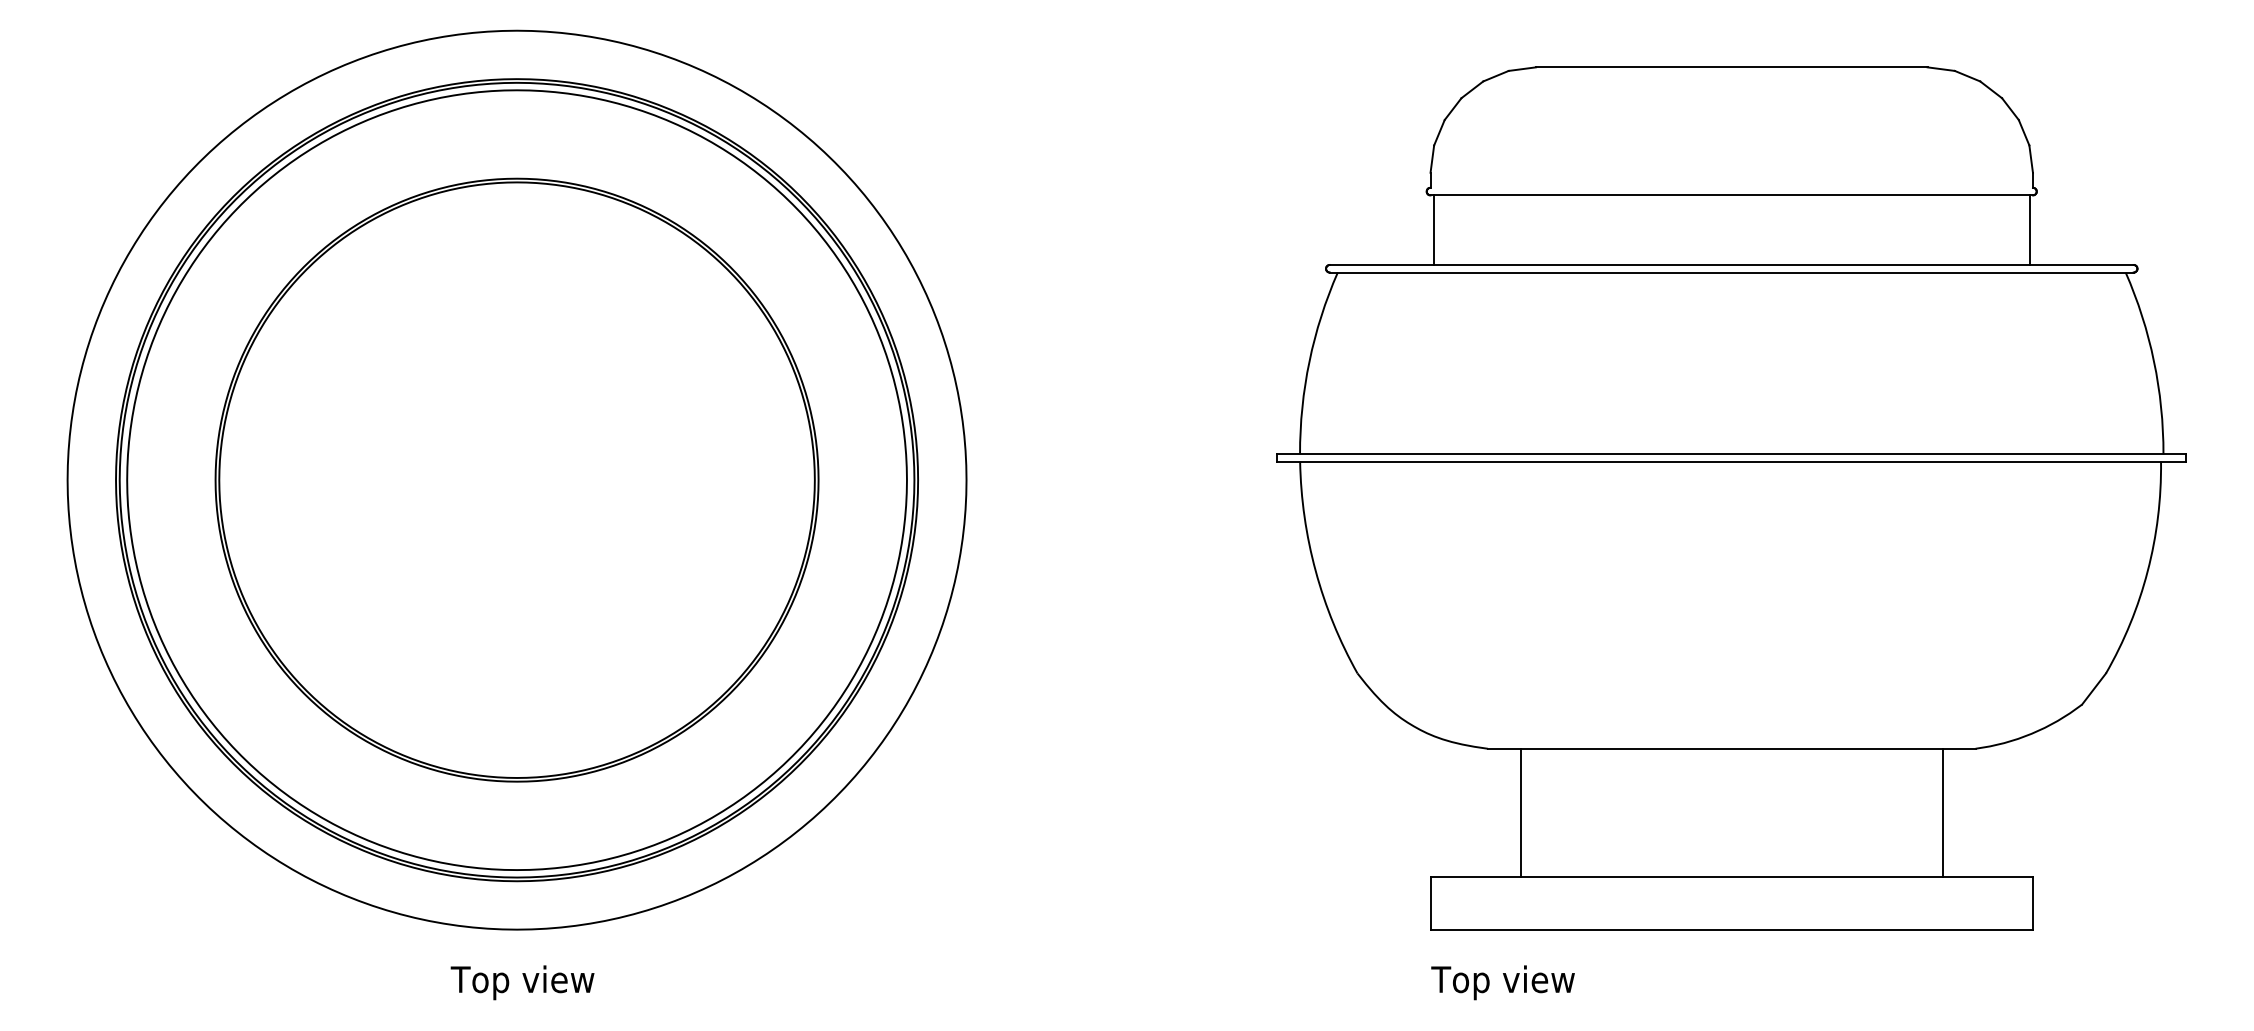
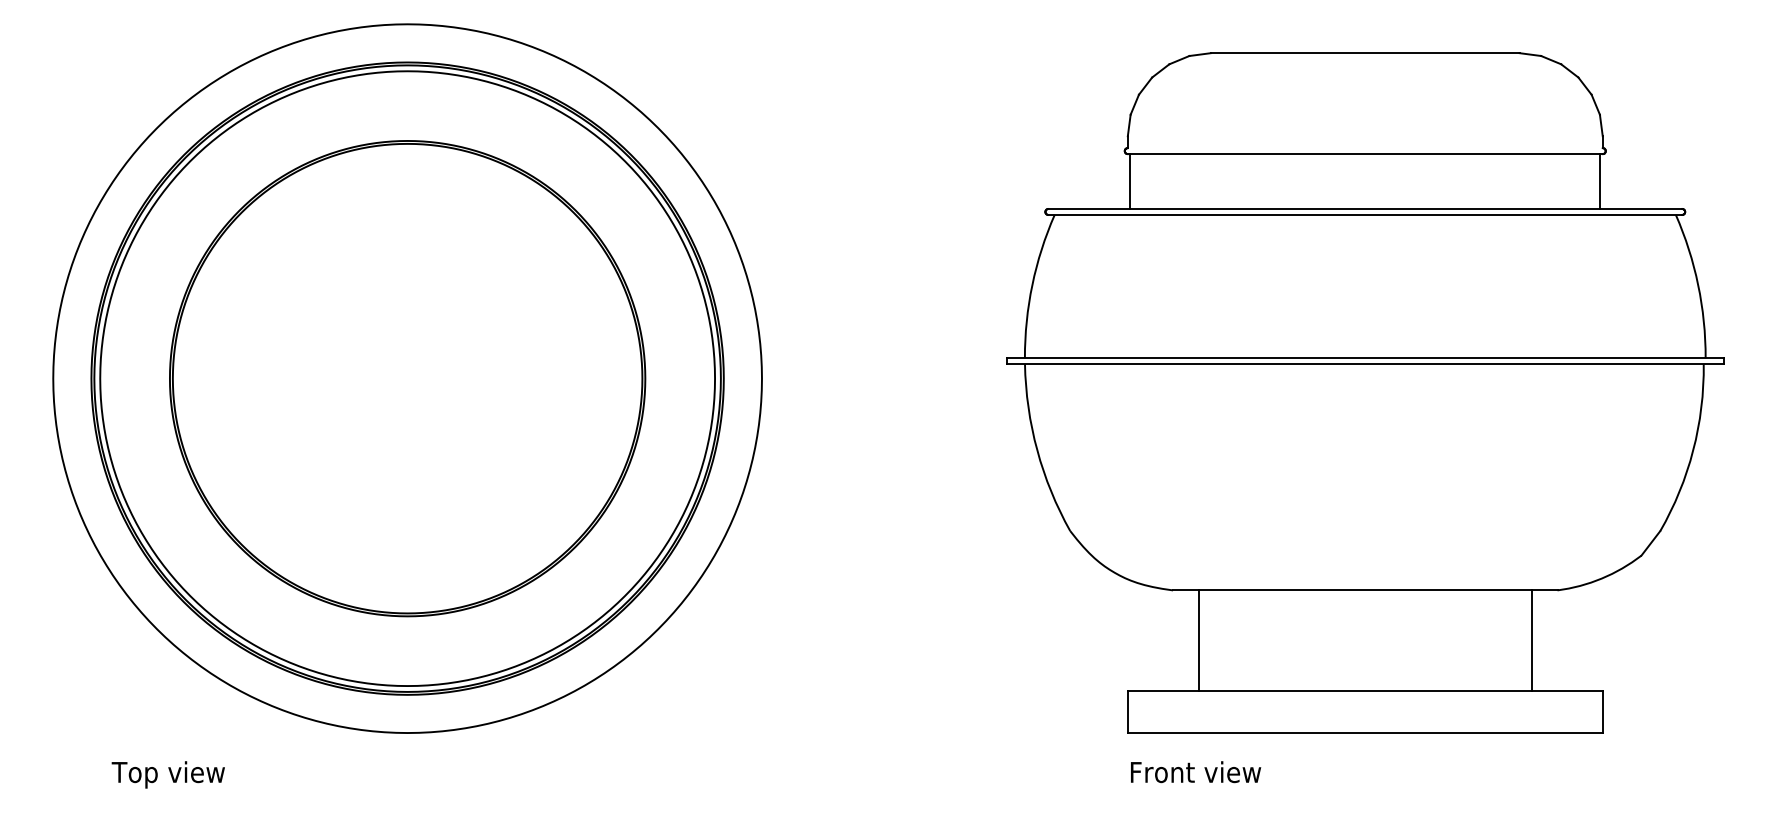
text: (522, 982) -> (168, 774), moved
text: (1515, 982) -> (1194, 774), Top view -> Front view

